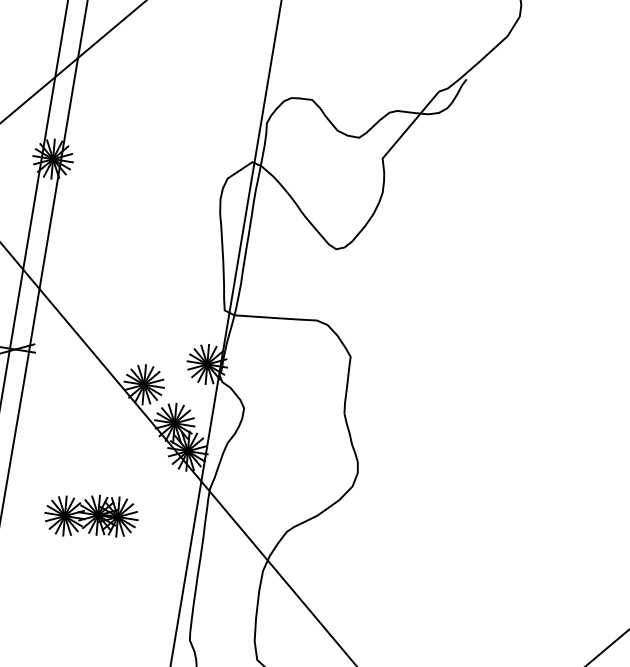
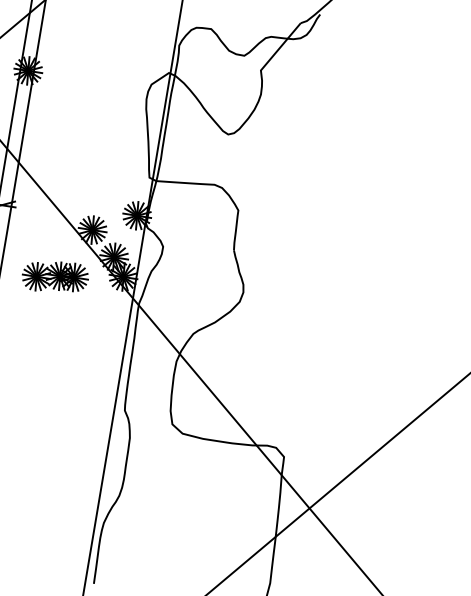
part: (90, 515) -> (54, 276), moved

